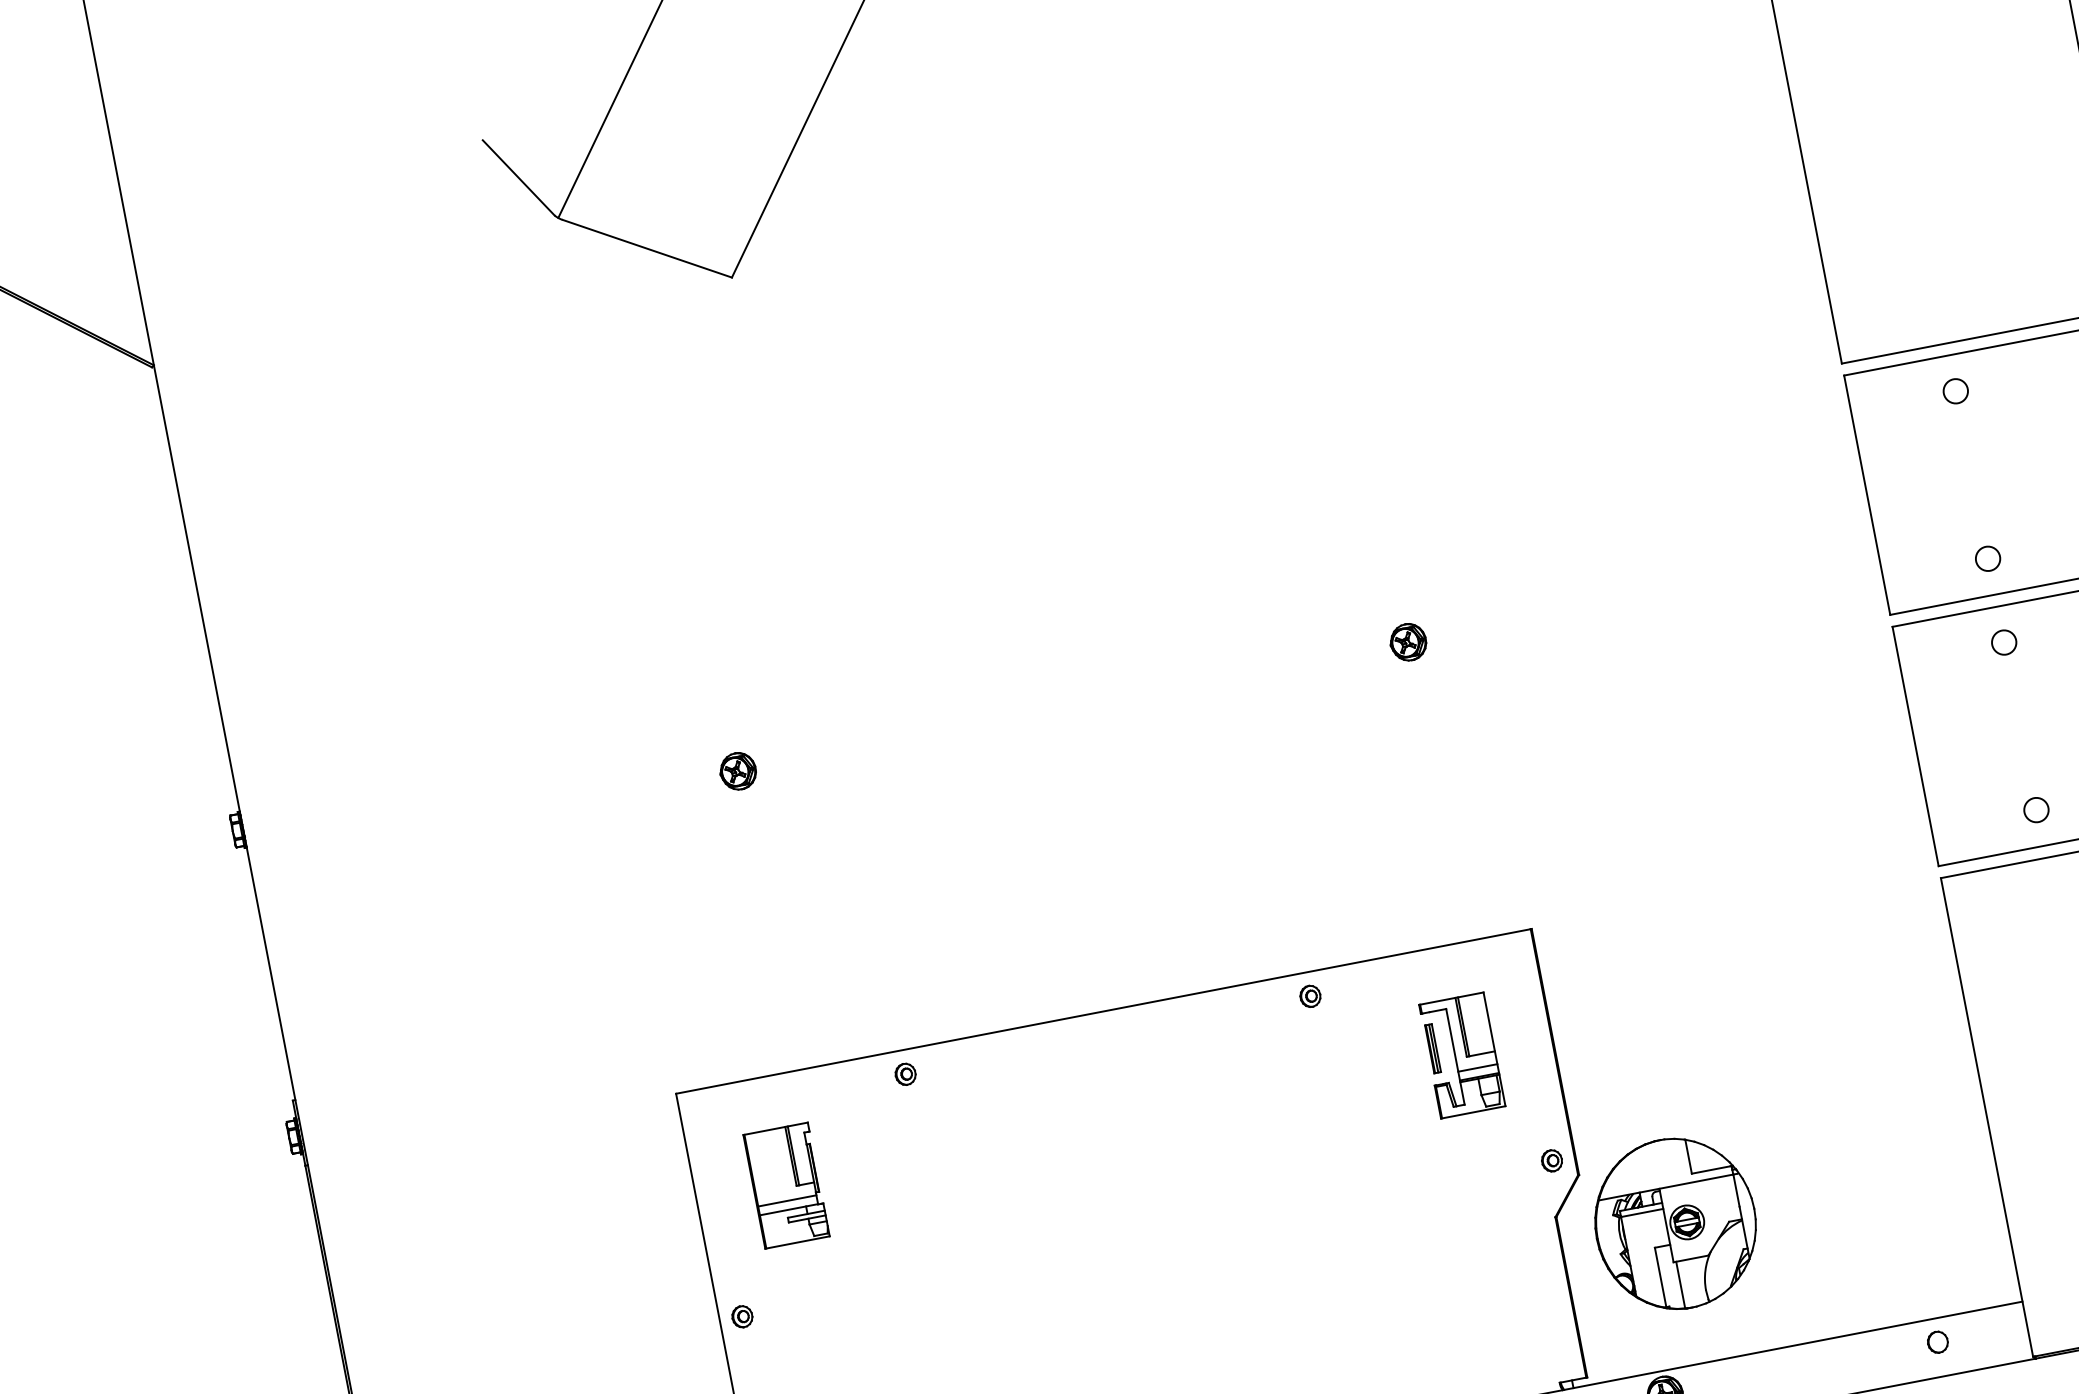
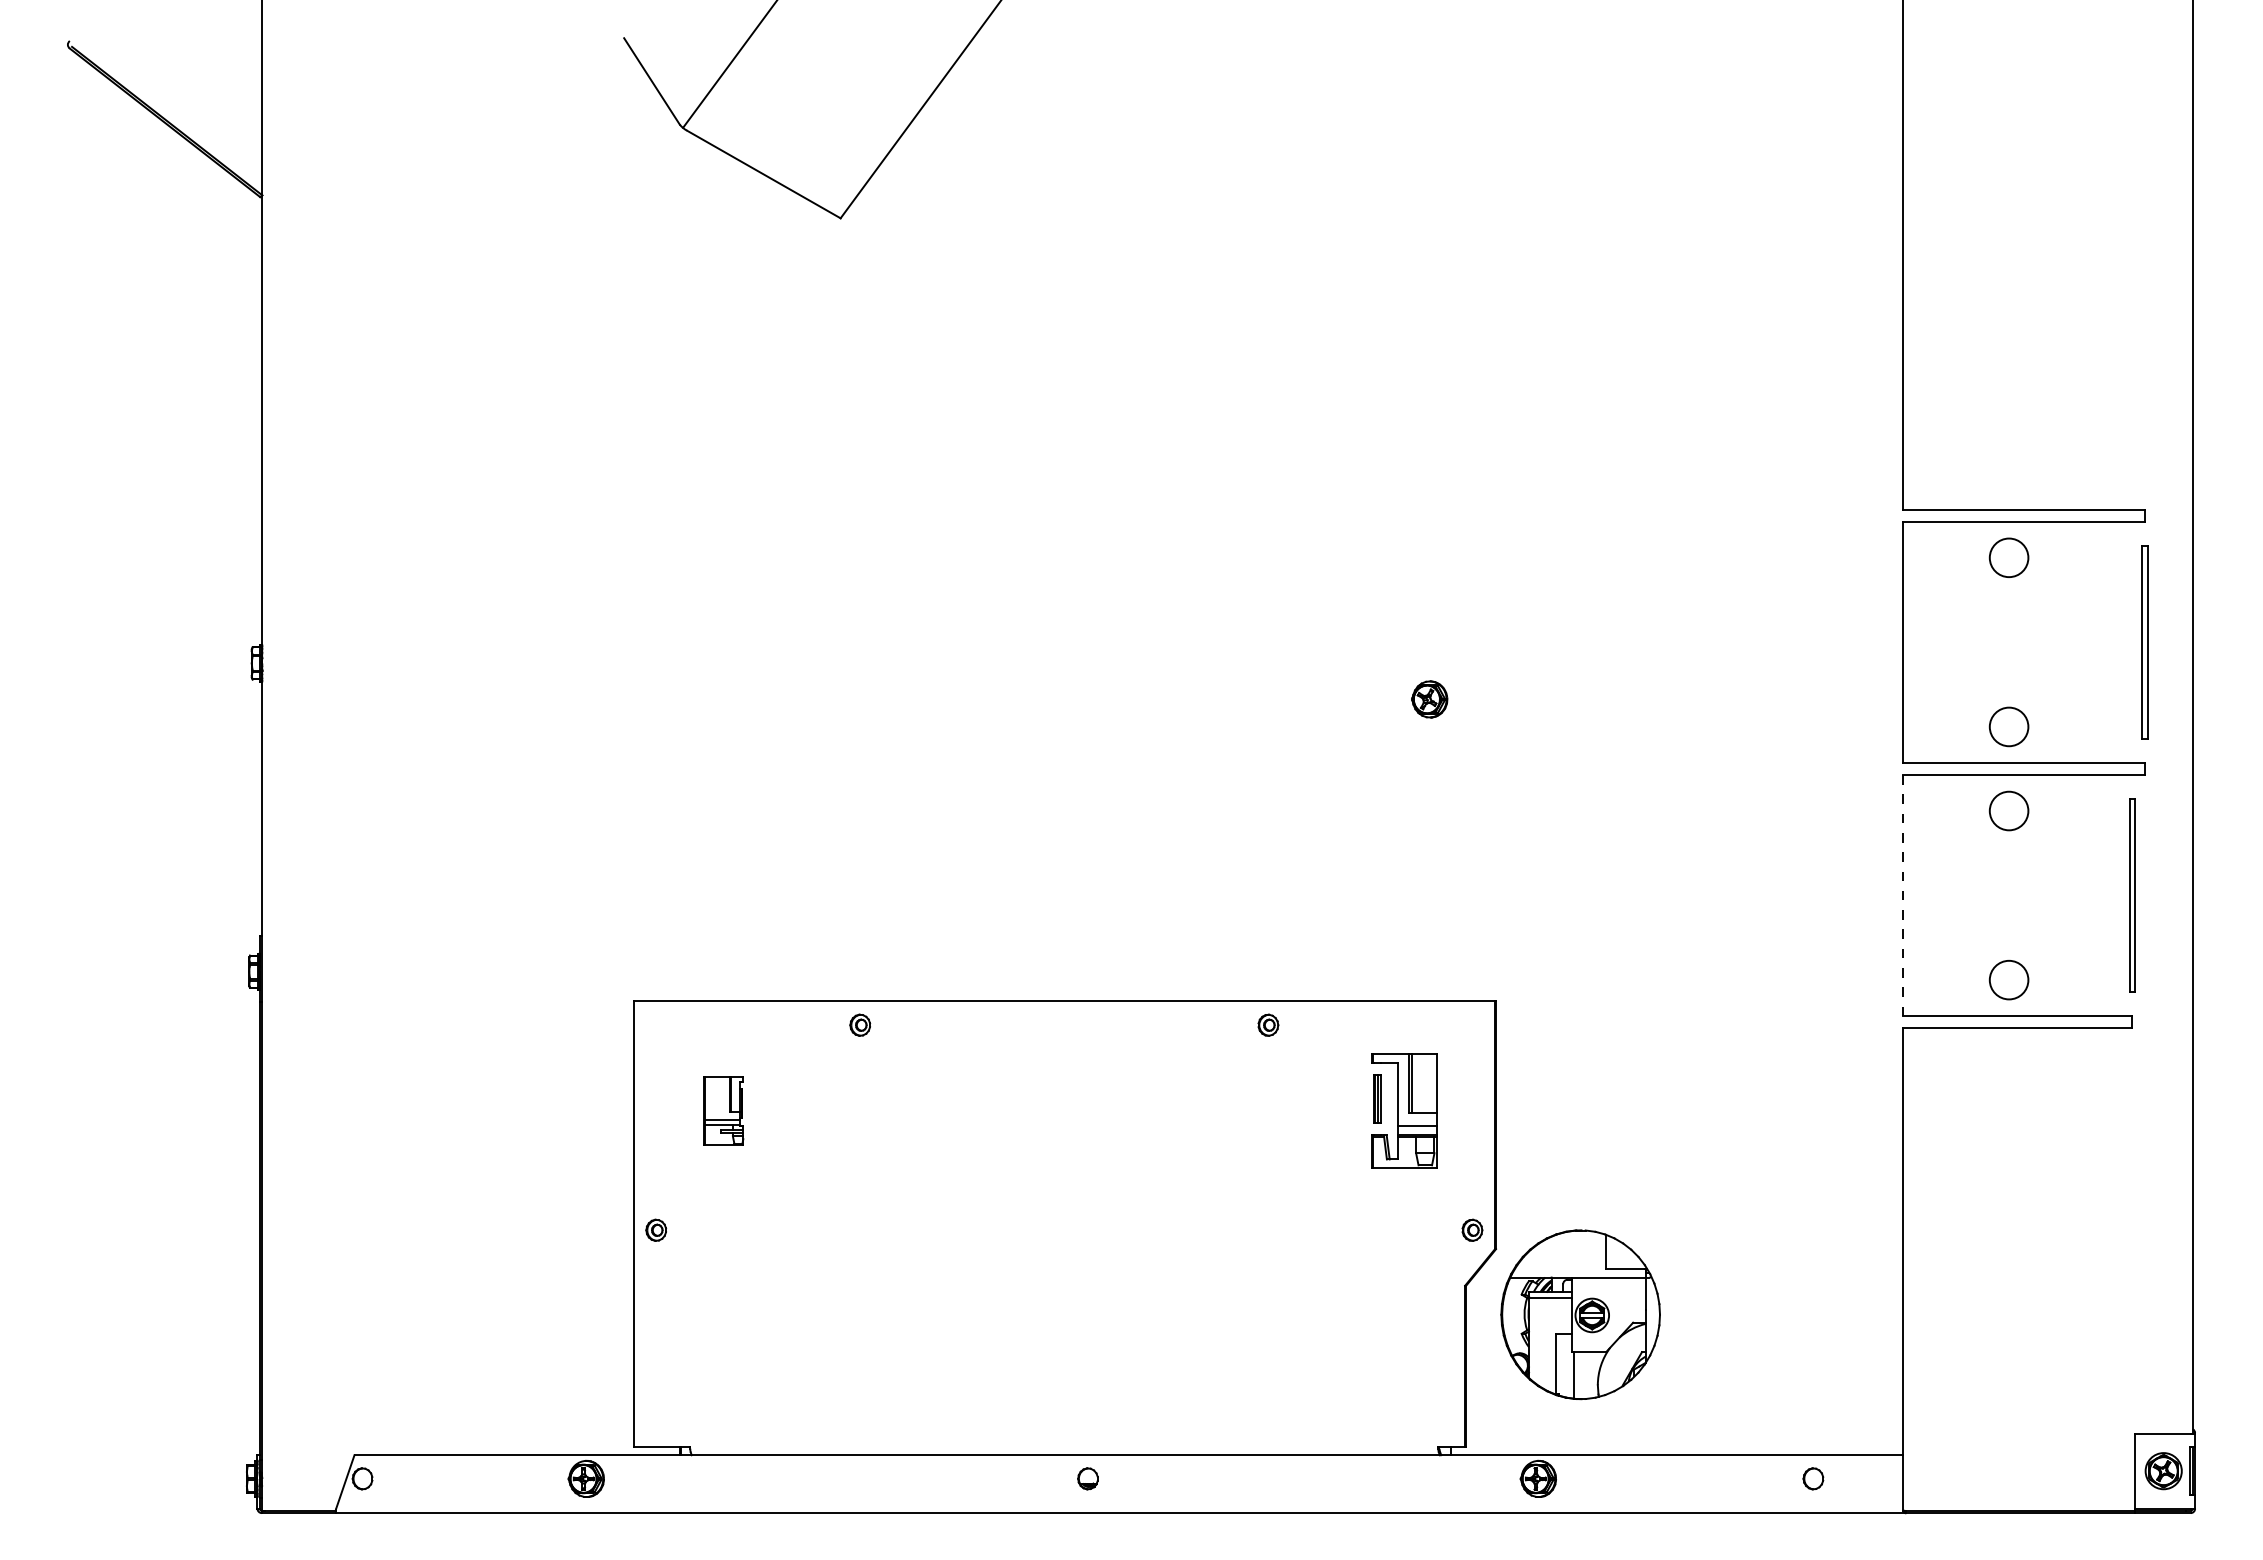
circle: (1955, 390) -> (2008, 557), size x1.6
circle: (1987, 558) -> (2008, 726), size x1.6
circle: (2003, 642) -> (2008, 811), size x1.6
line: (1915, 746) -> (1903, 895), solid -> dashed
part: (737, 771) -> (753, 699), removed
circle: (2035, 809) -> (2008, 979), size x1.6
part: (786, 1185) -> (723, 1110), size x0.6

